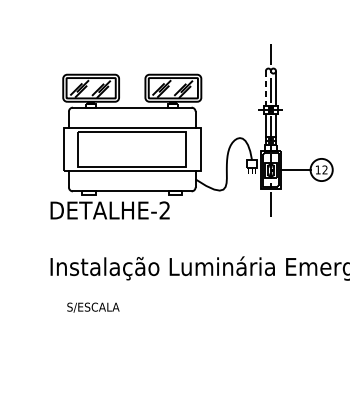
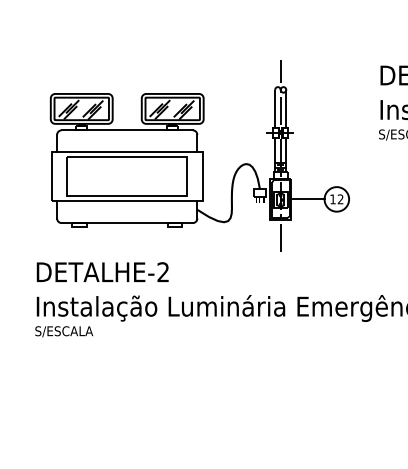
line: (266, 88) -> (275, 109), dashed -> solid
text: (109, 209) -> (102, 271), moved
text: (92, 307) -> (63, 331), moved

